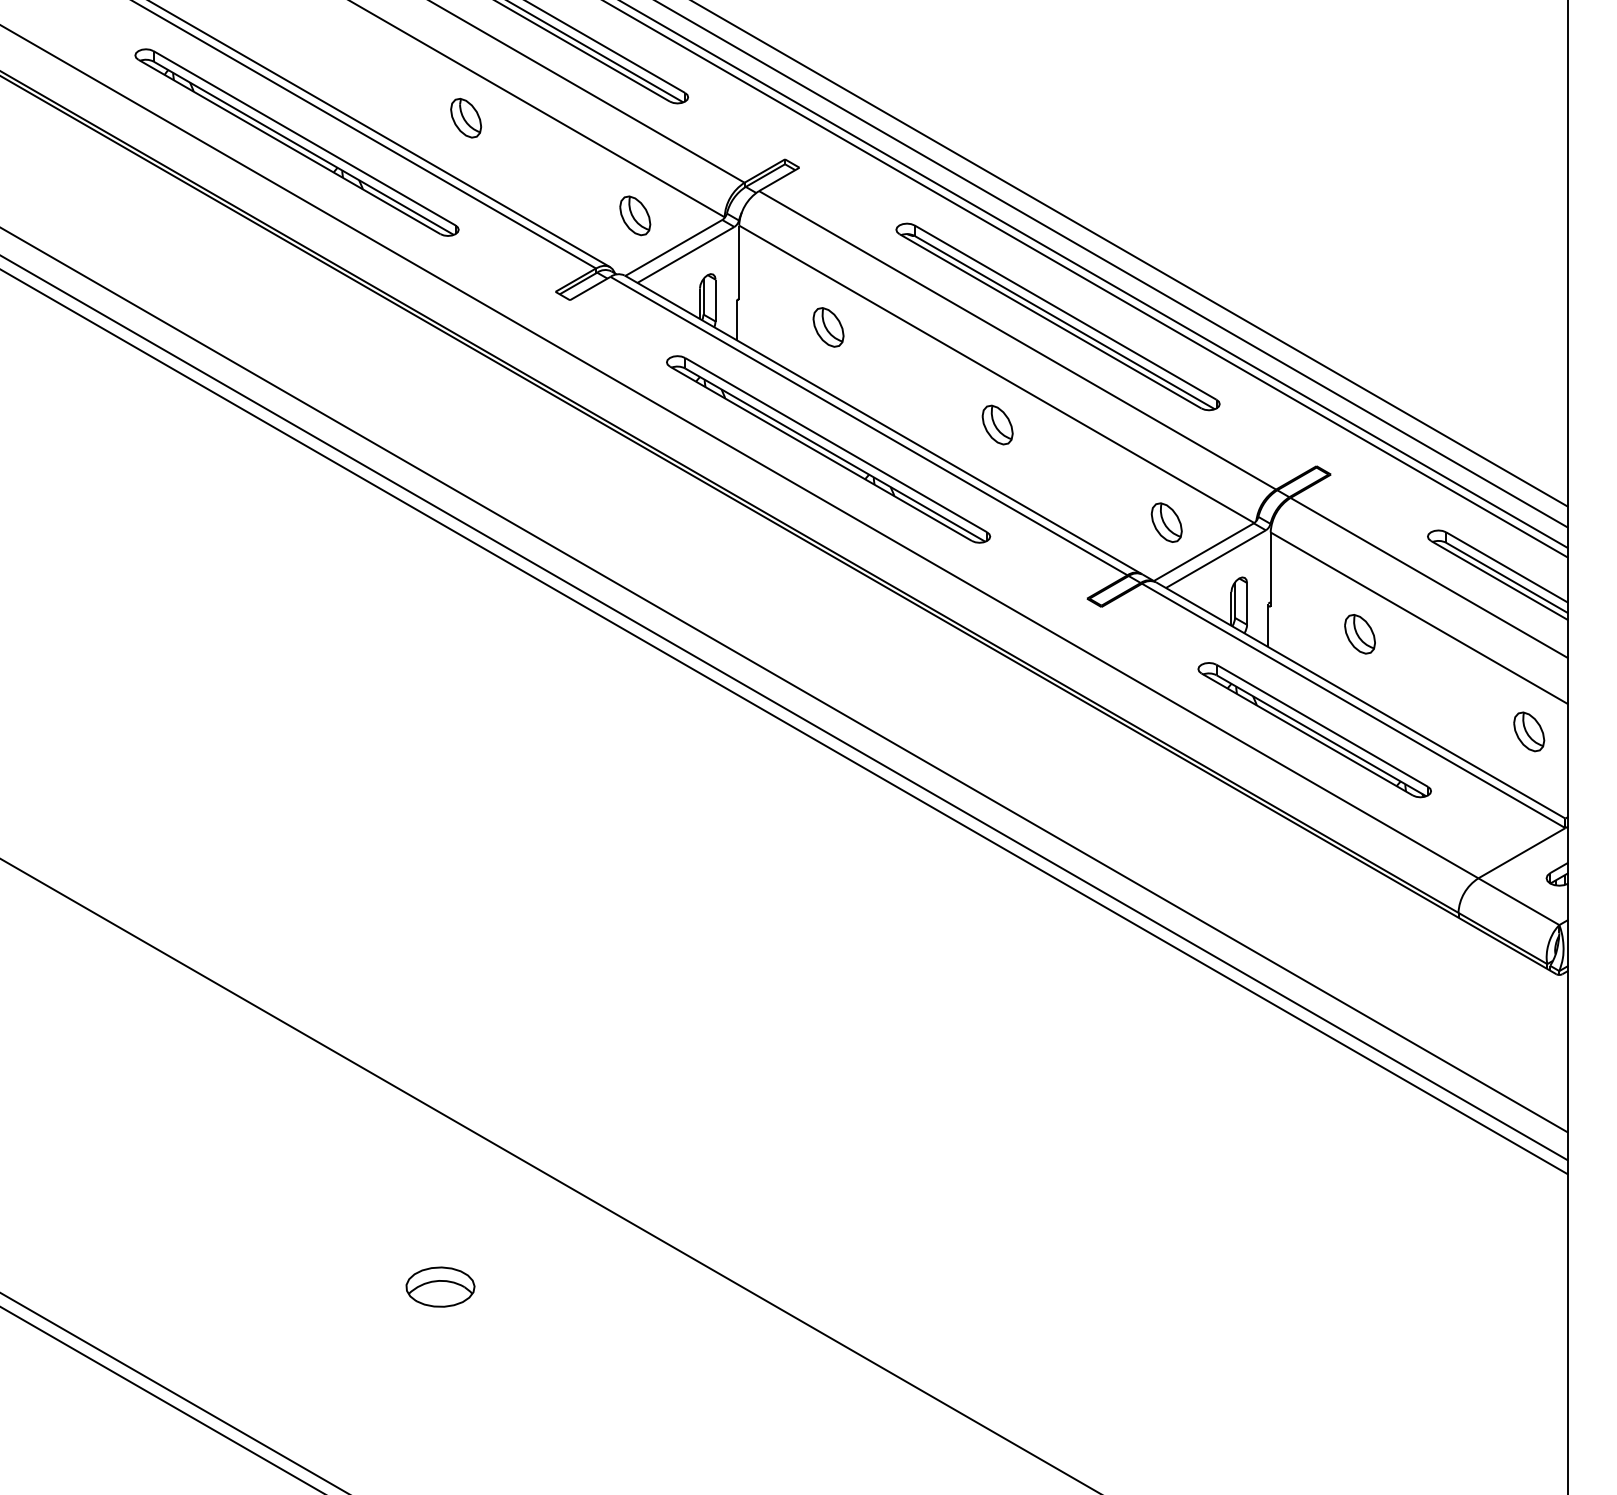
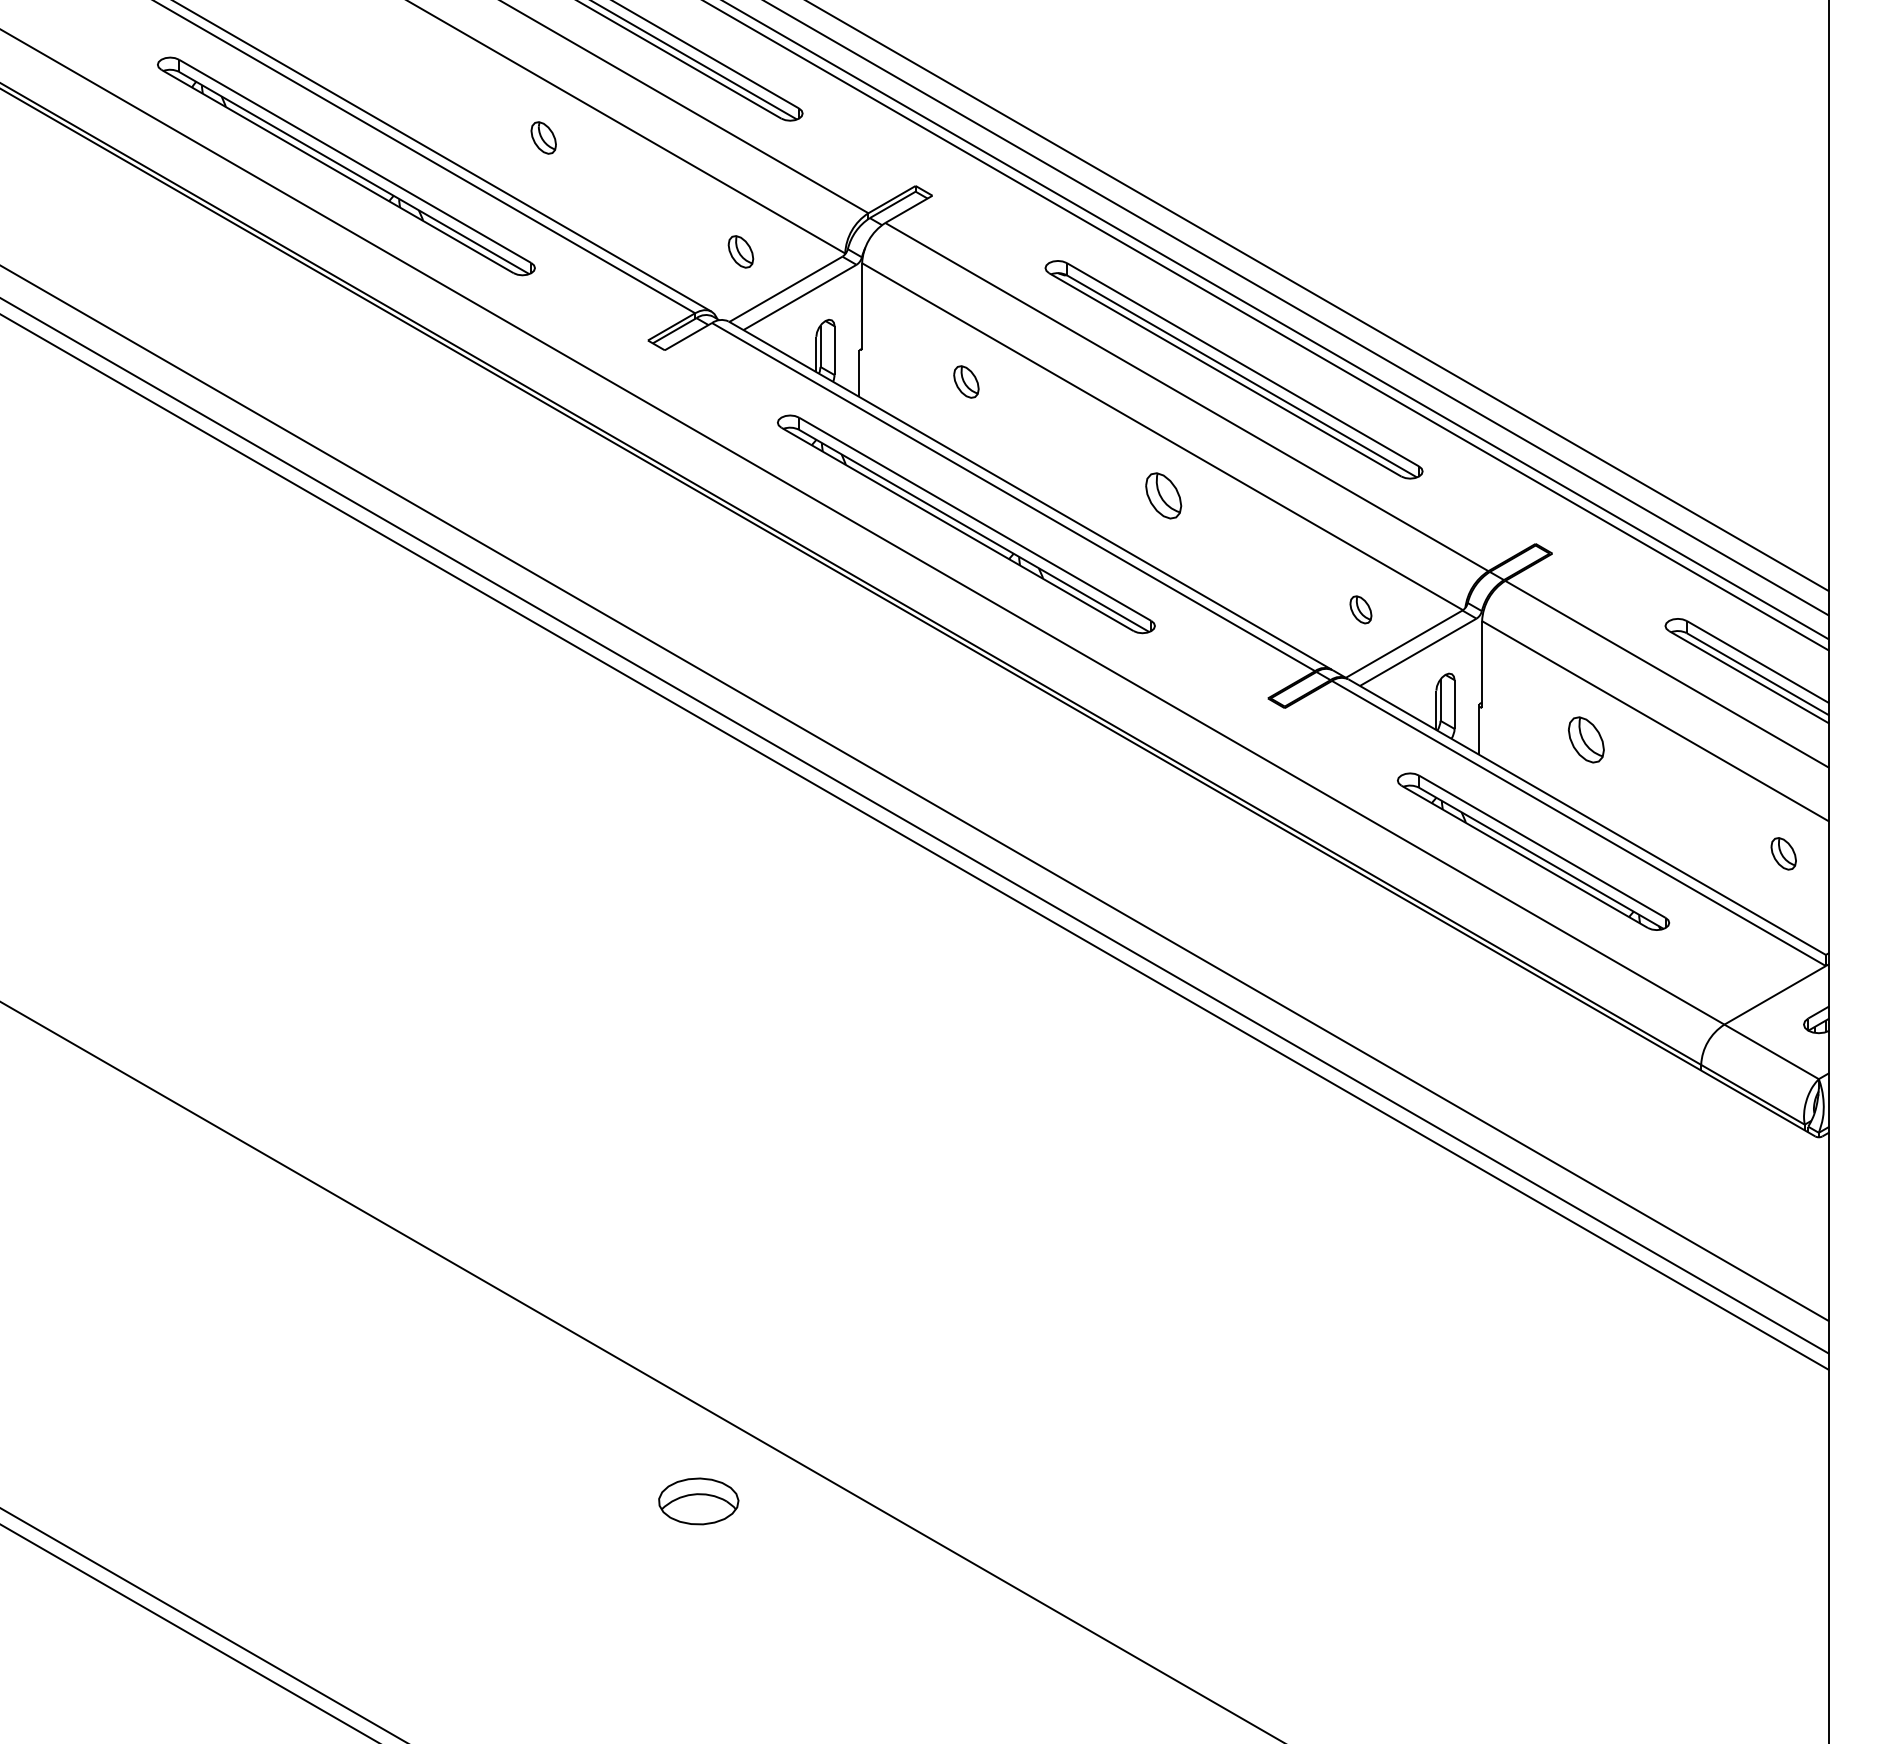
part: (466, 117) -> (543, 137), size x0.7
part: (634, 215) -> (740, 251), size x0.7
part: (828, 326) -> (966, 381), size x0.7
part: (1166, 522) -> (1360, 609), size x0.6
part: (1529, 731) -> (1783, 853), size x0.7
part: (440, 1287) -> (698, 1501), moved

